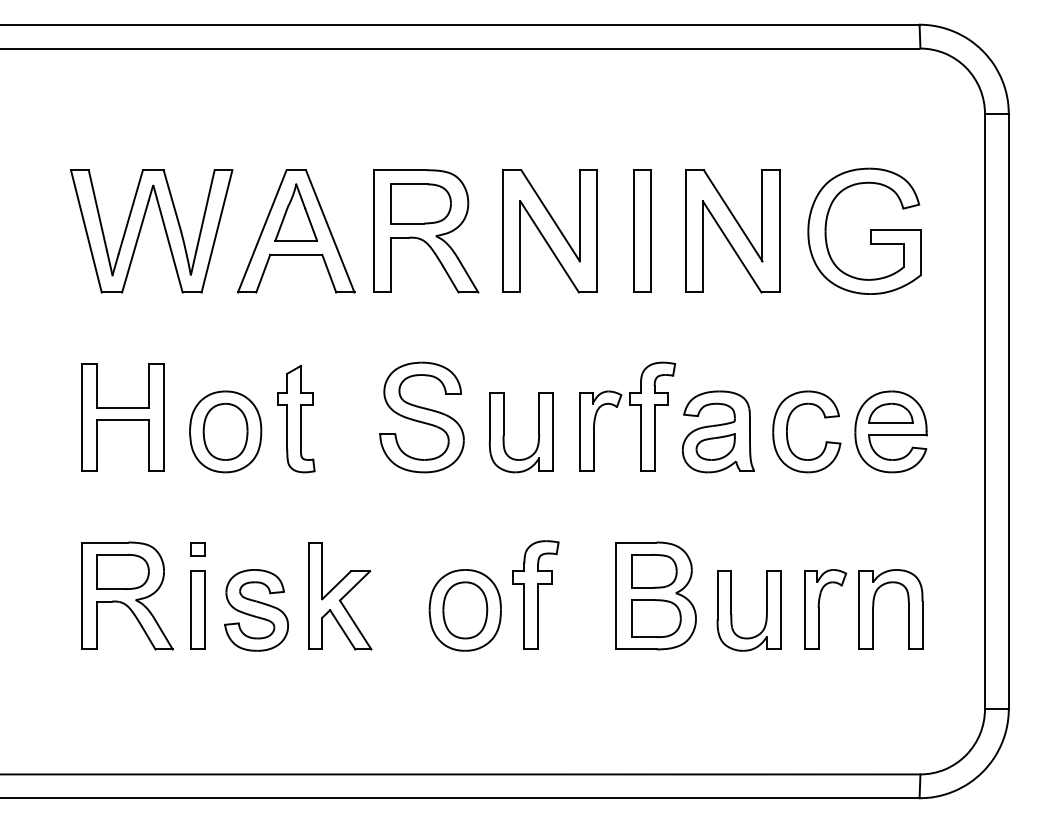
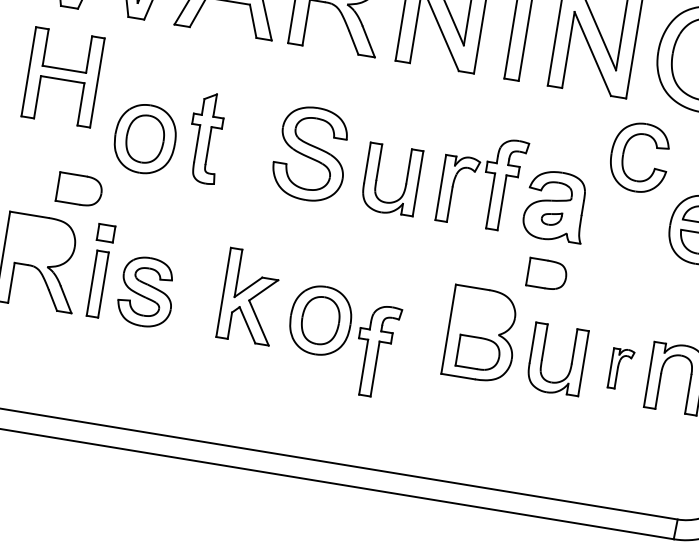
part: (122, 417) -> (62, 77), moved
part: (788, 425) -> (625, 149), moved
part: (715, 446) -> (551, 218), size x0.6
part: (197, 549) -> (105, 233), size x1.4
part: (122, 571) -> (79, 189), moved
part: (654, 571) -> (547, 274), moved
part: (535, 594) -> (375, 350), moved
part: (340, 596) -> (250, 297), moved
part: (825, 609) -> (621, 369), size x0.6

